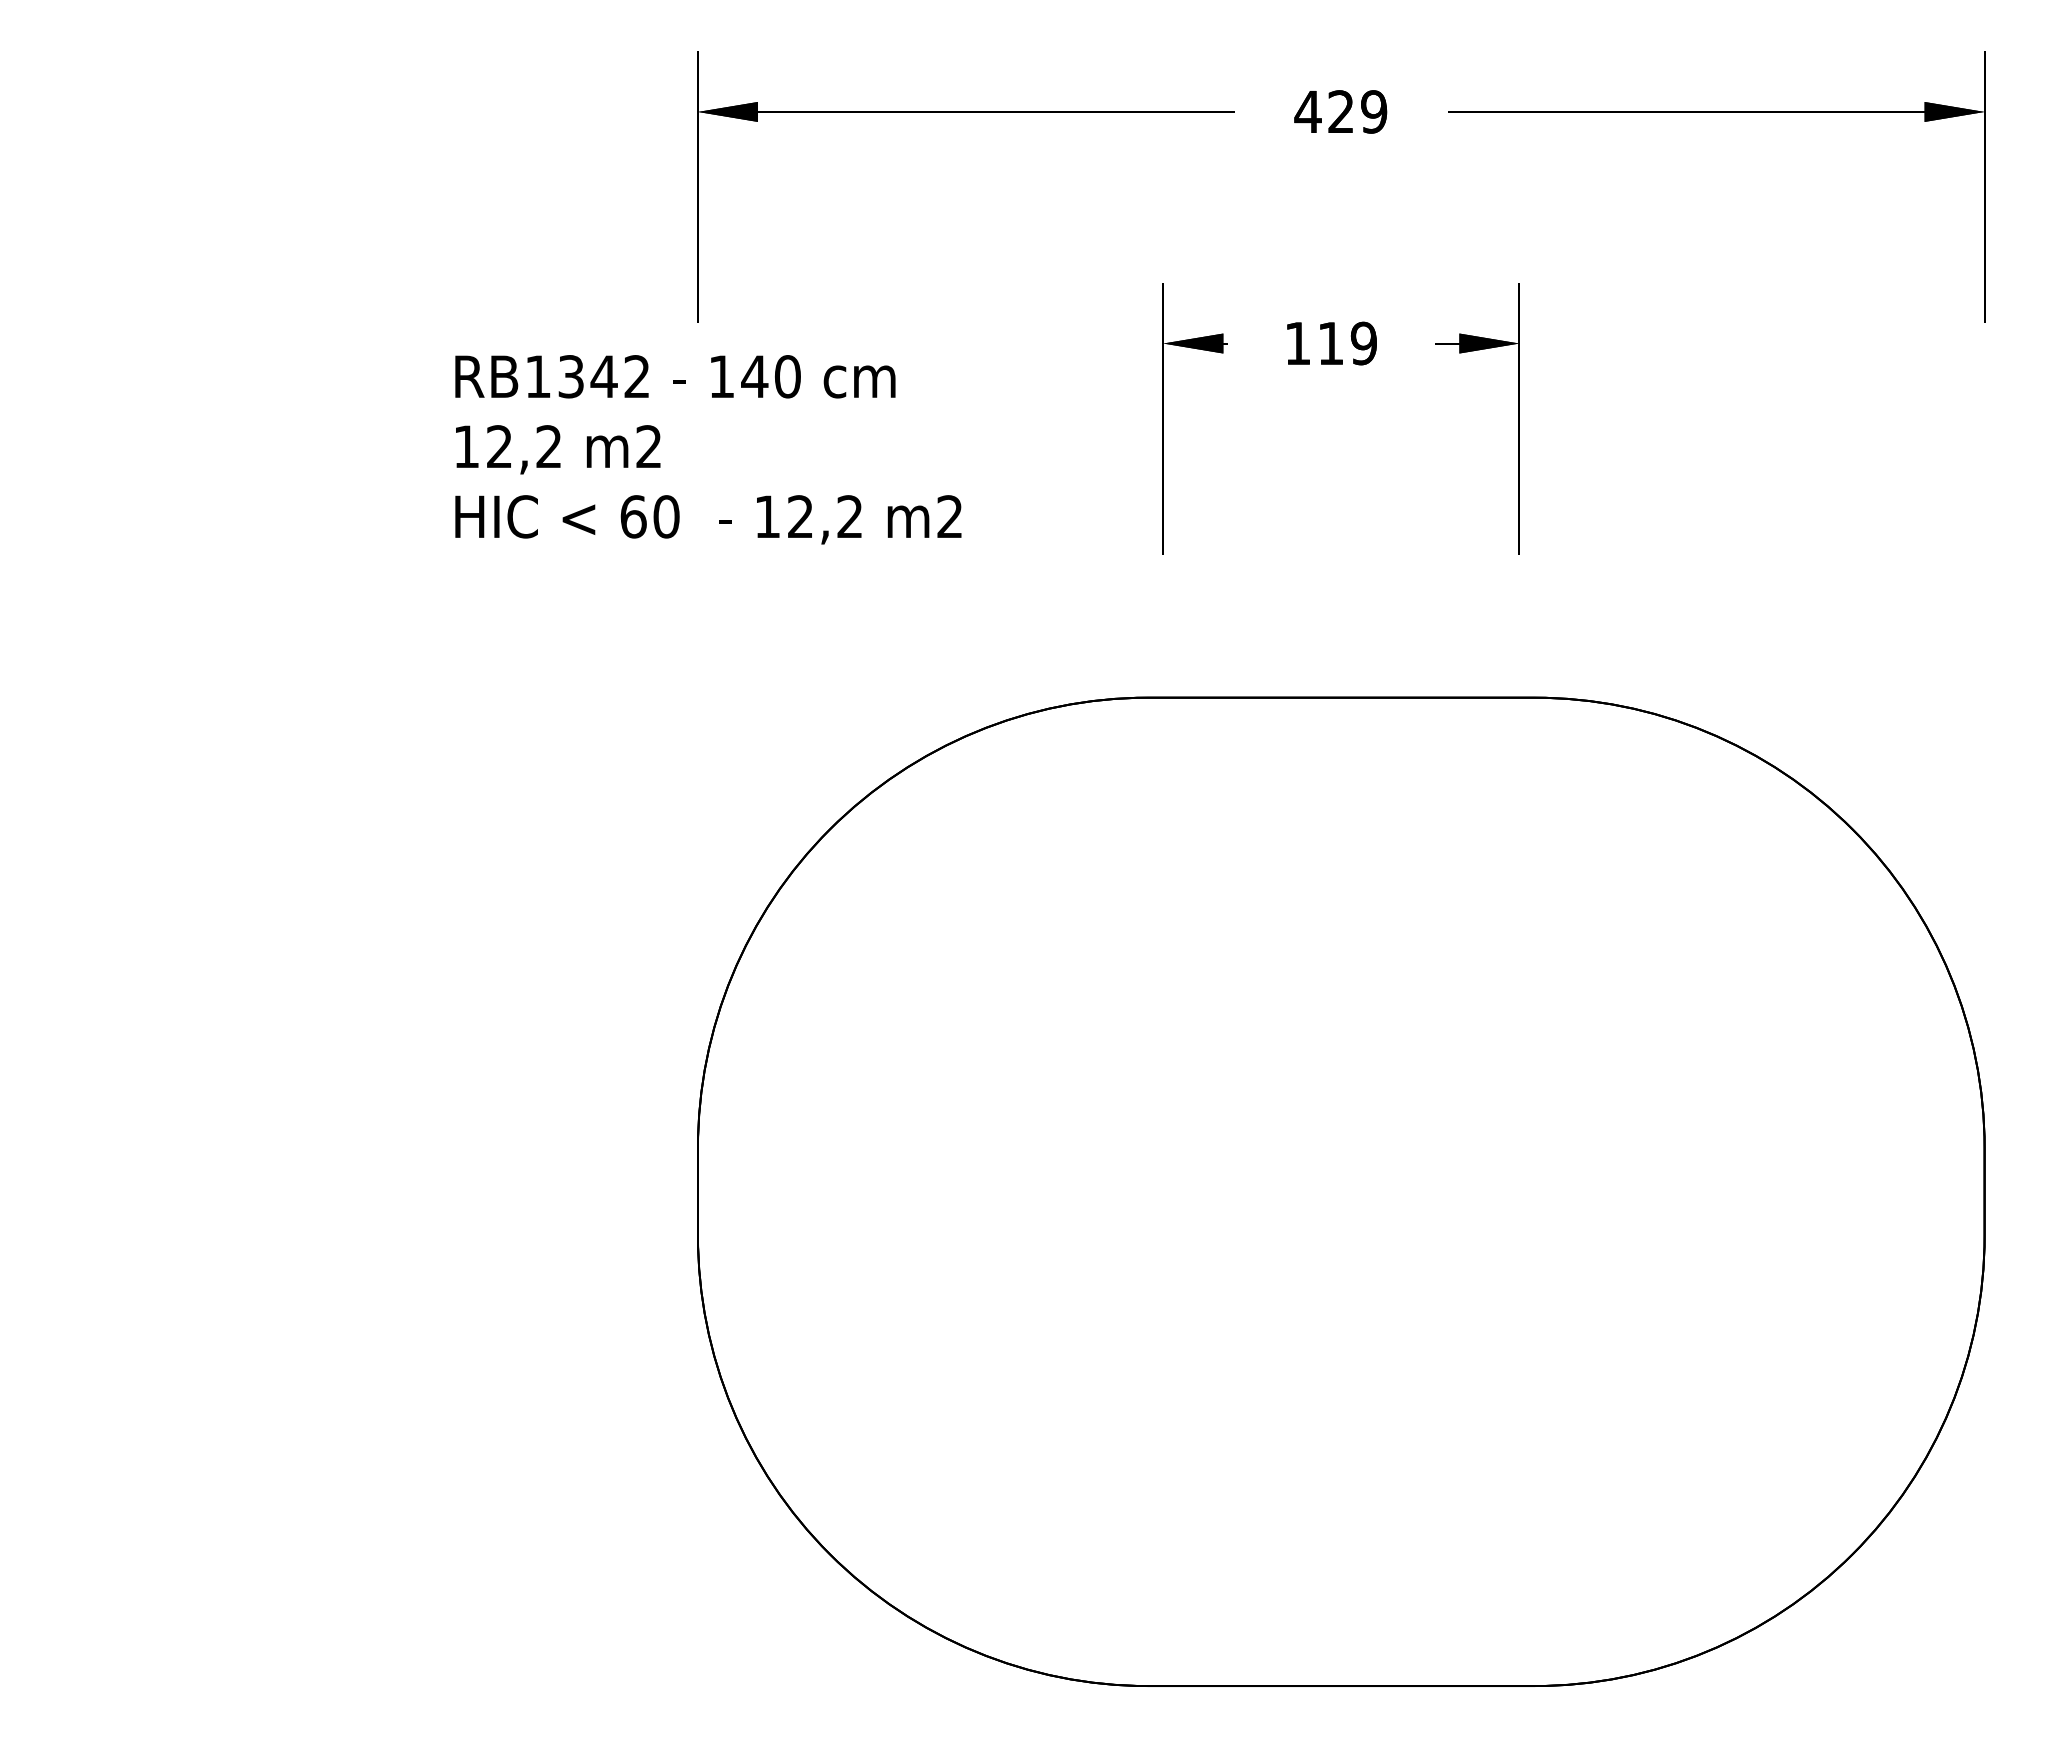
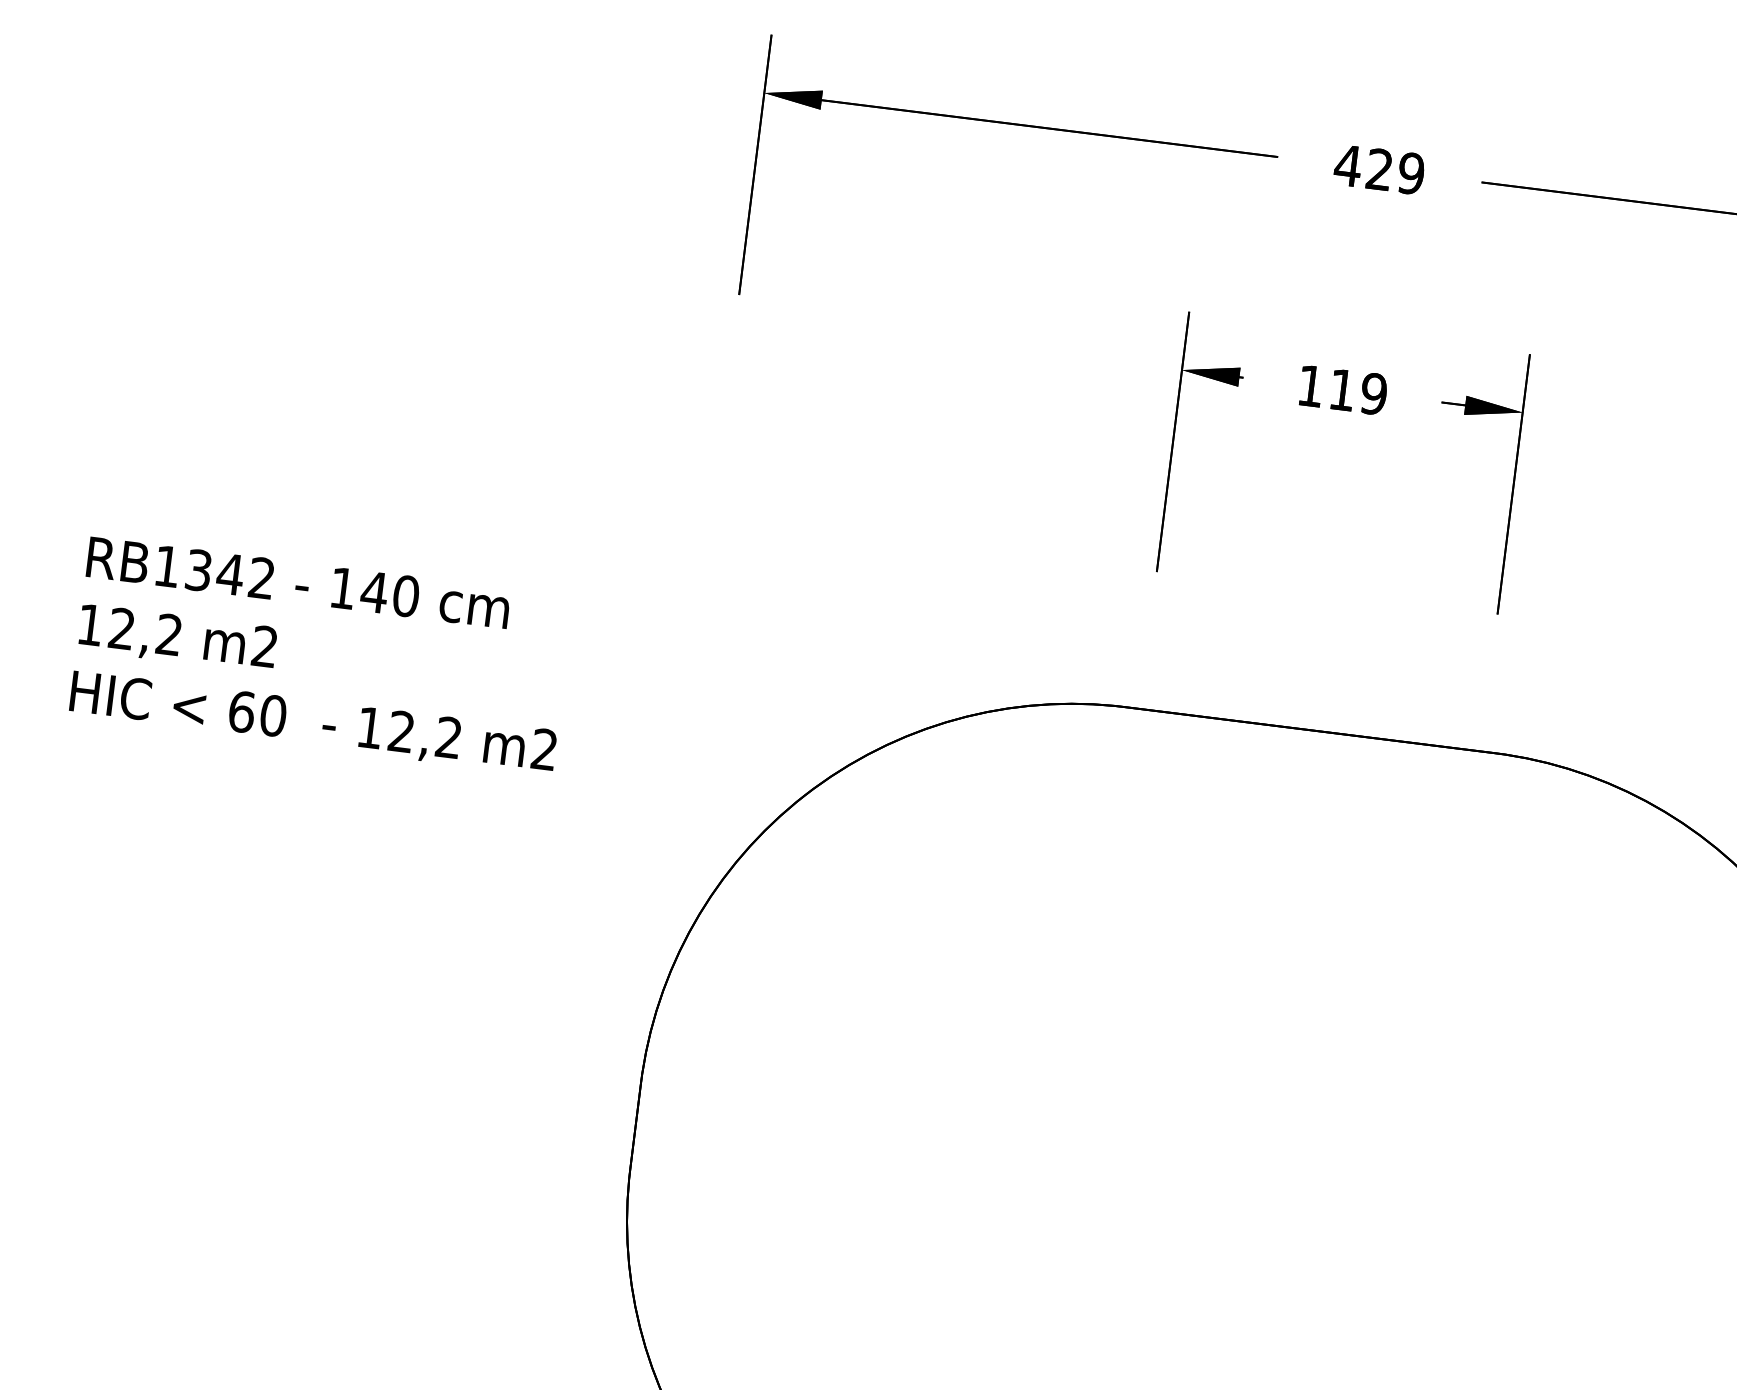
text: (708, 449) -> (321, 656), moved

